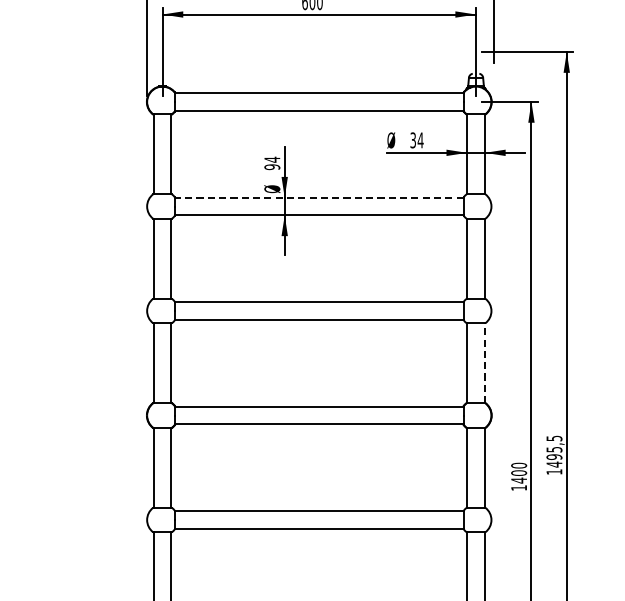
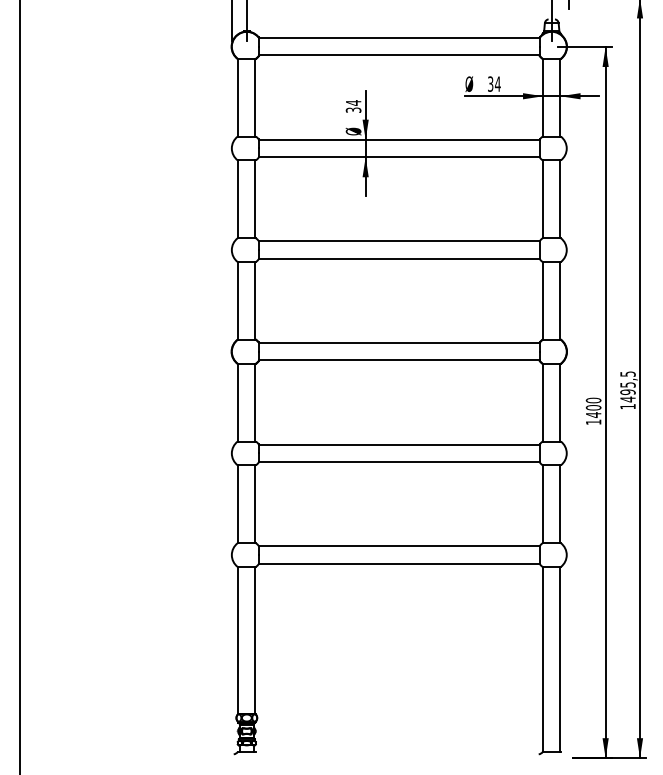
text: (272, 166) -> (353, 109), 94 -> 34
line: (318, 197) -> (398, 139), dashed -> solid
line: (485, 362) -> (560, 300), dashed -> solid

